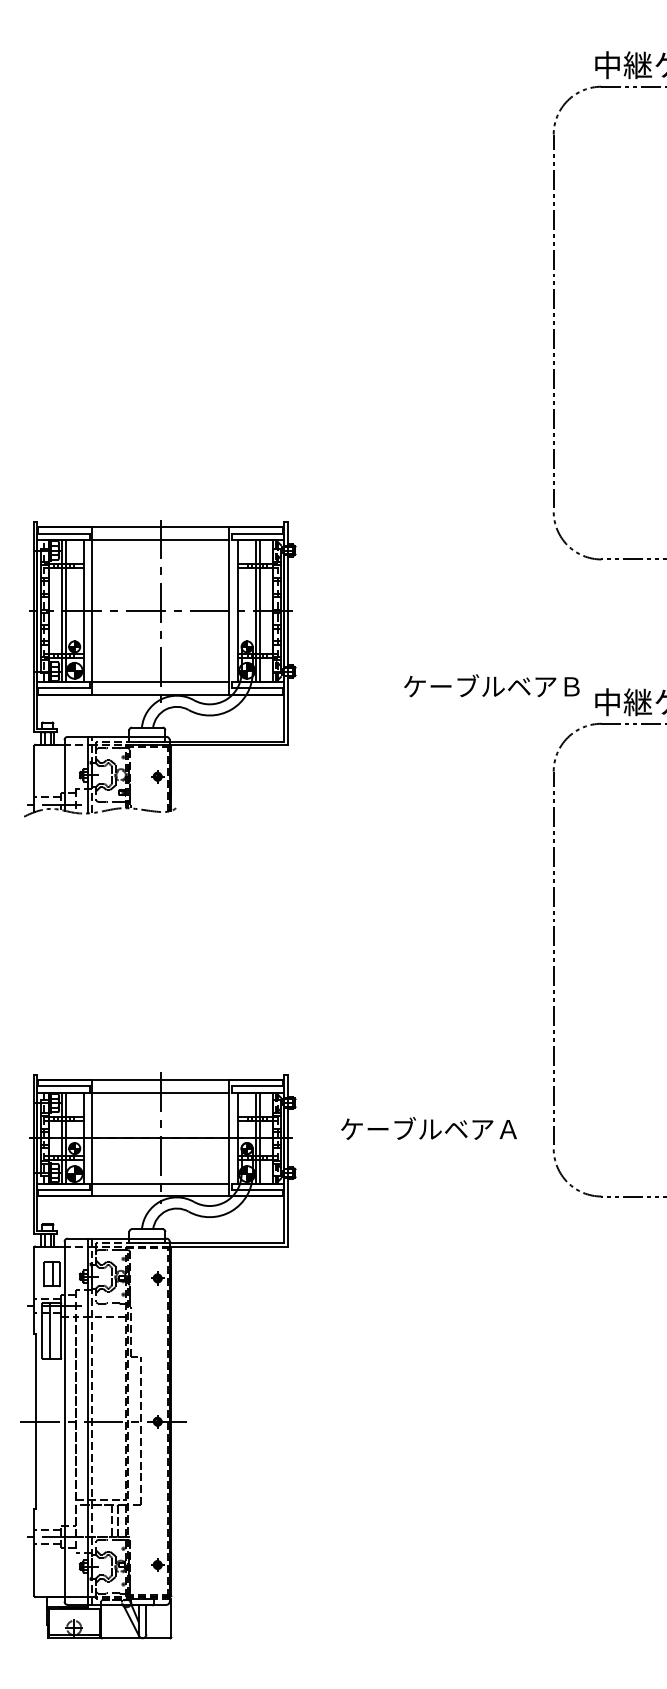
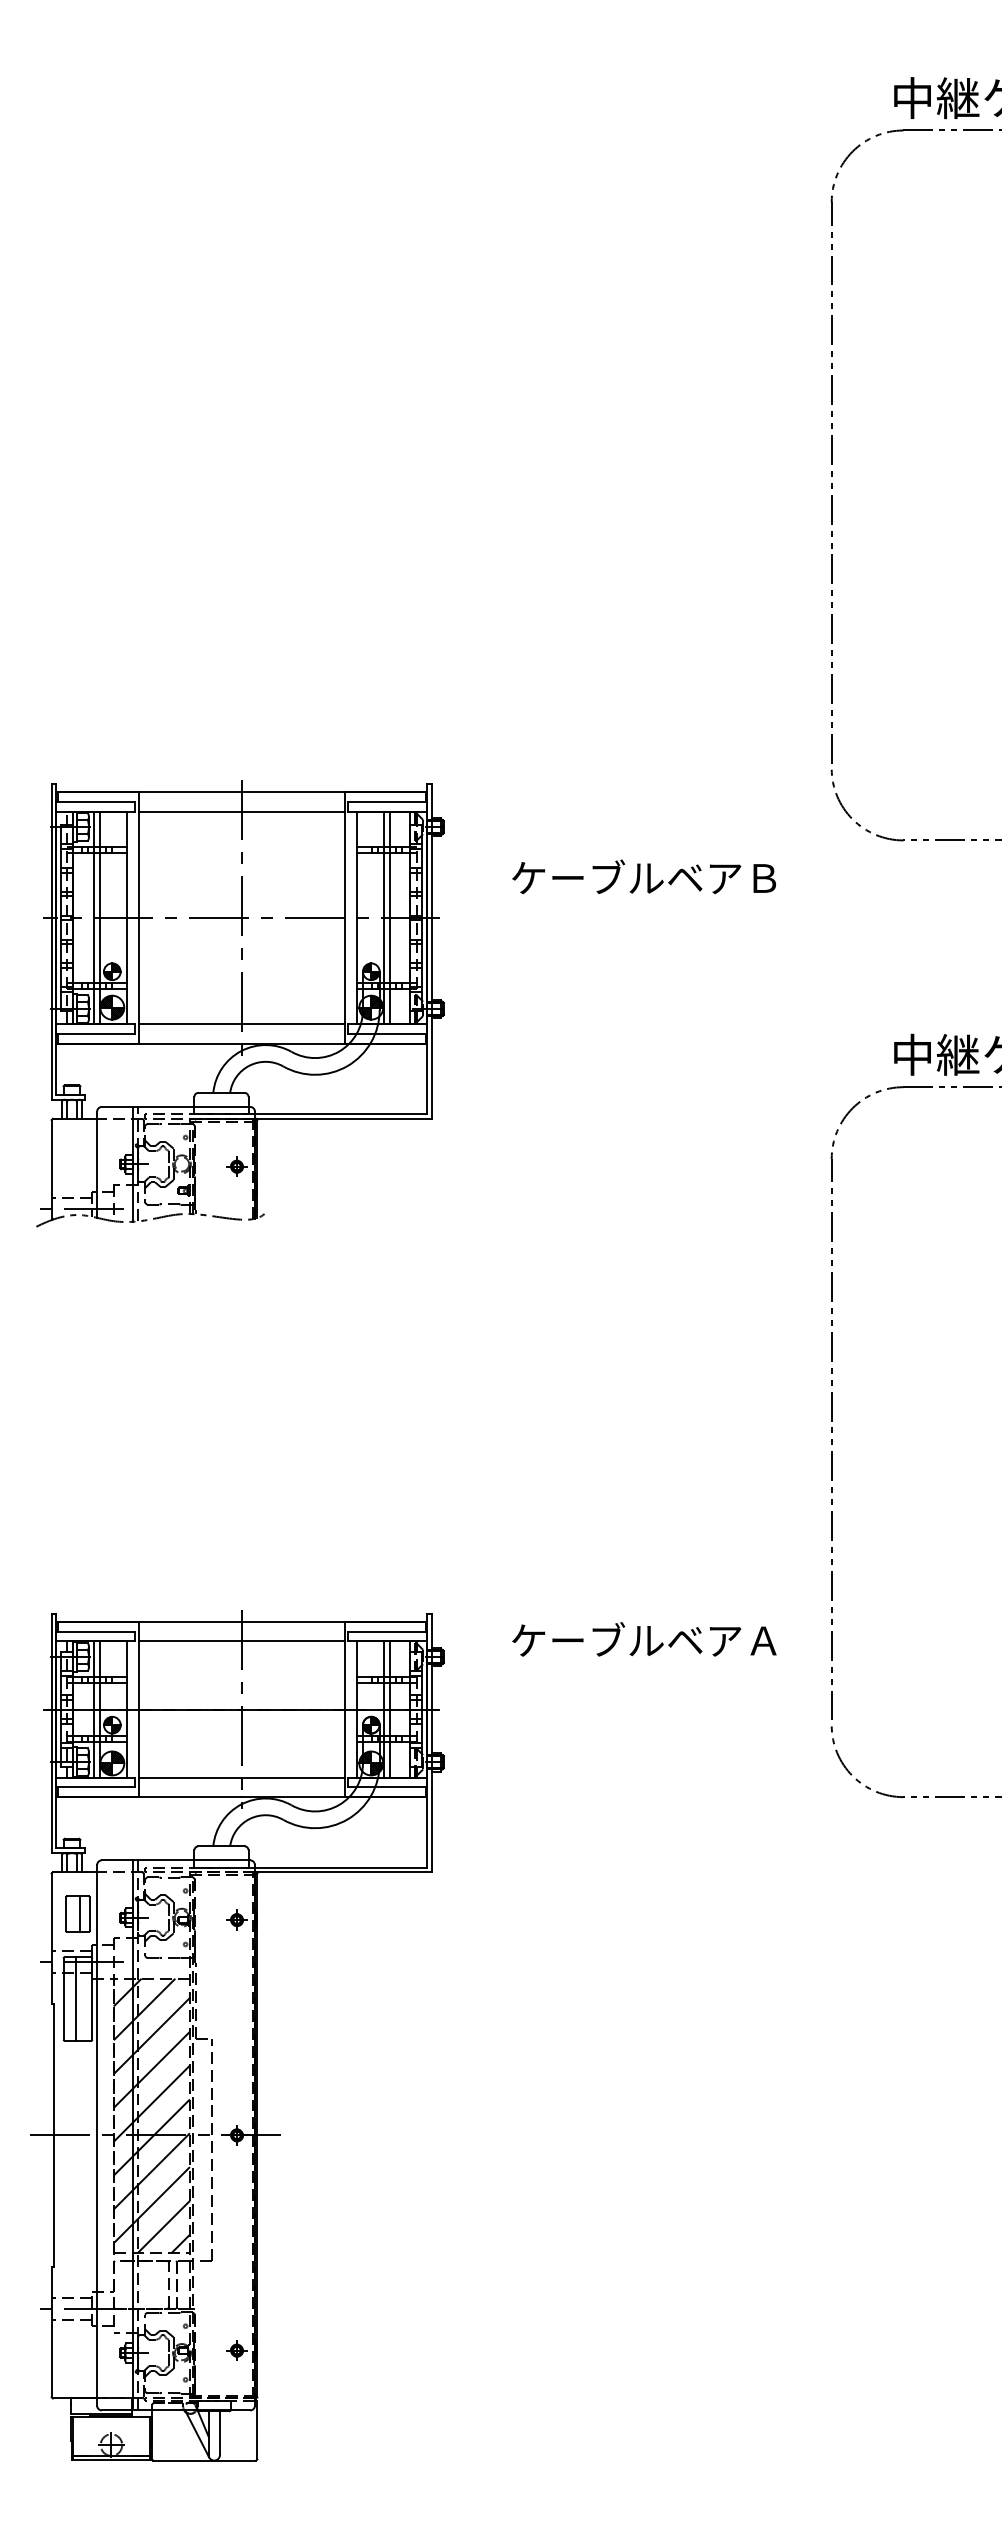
text: (491, 685) -> (643, 876), moved
text: (428, 1128) -> (643, 1639), moved
hatch: (100, 1408) -> (151, 2115), added

